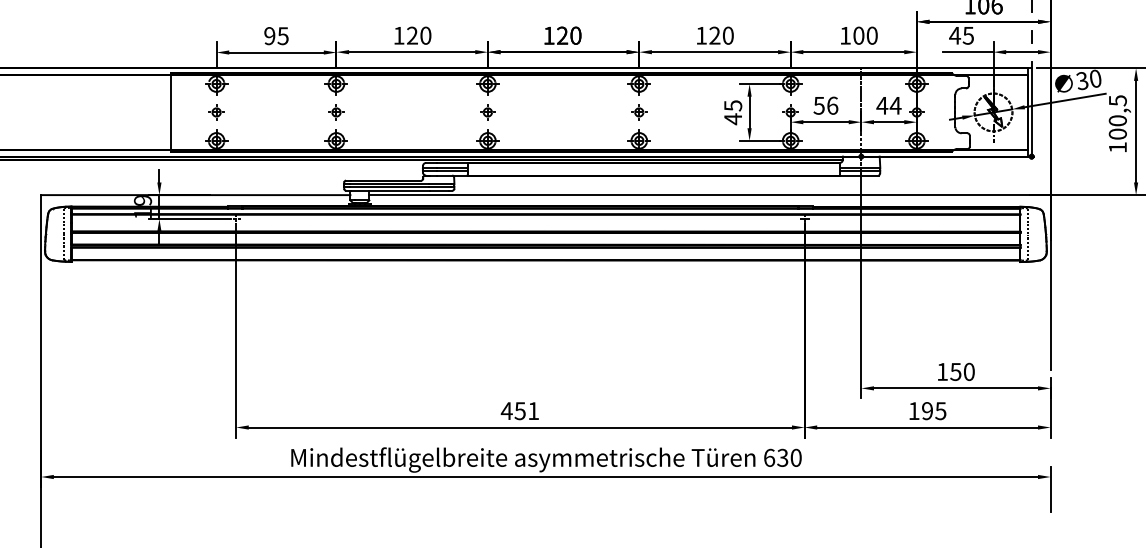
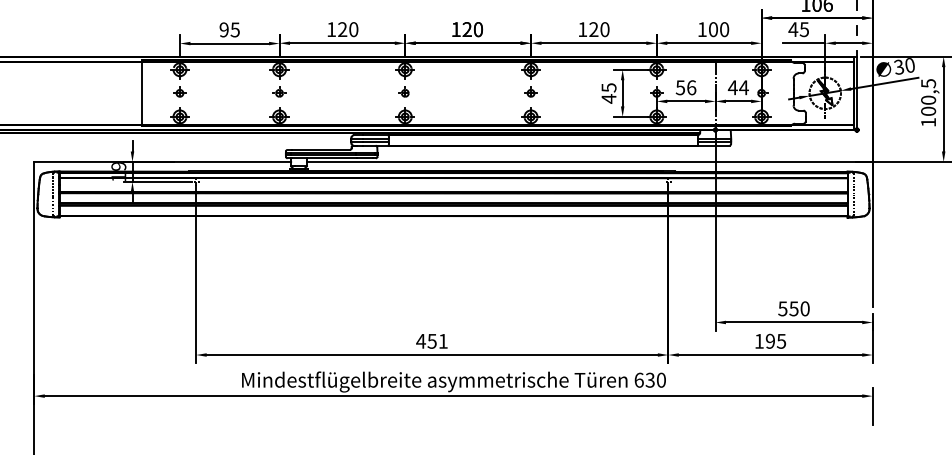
text: (942, 371) -> (782, 308), 150 -> 550

